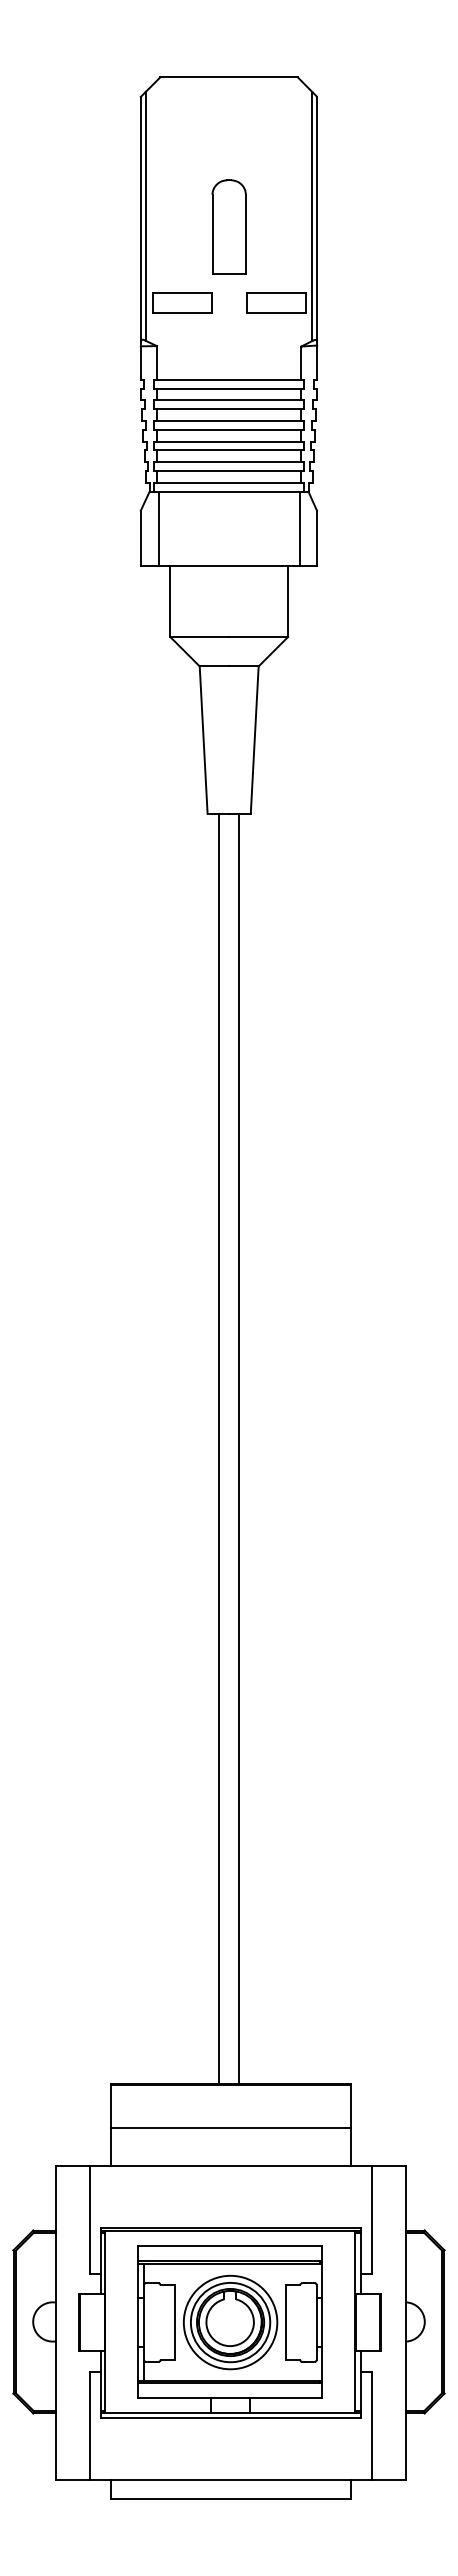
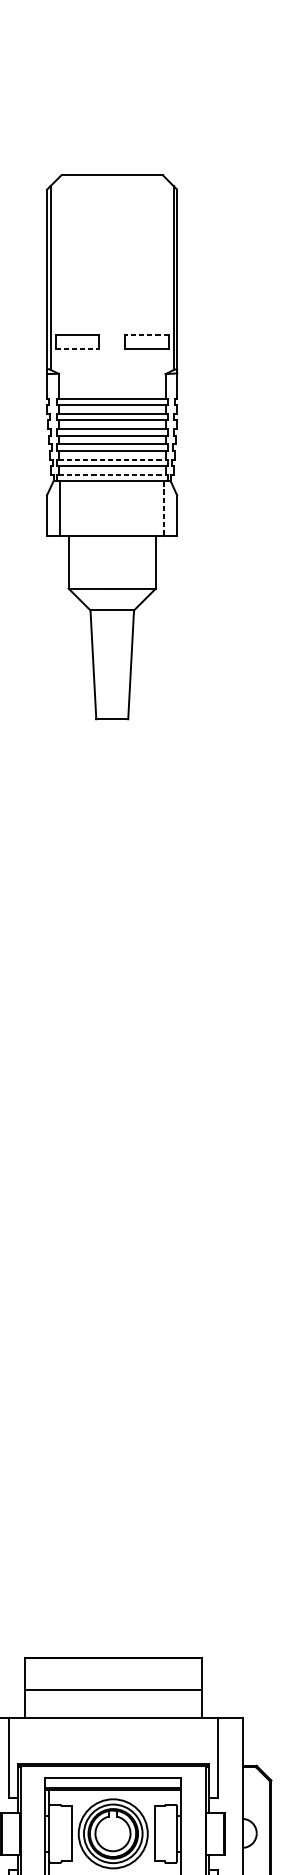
part: (228, 226) -> (111, 285), removed
line: (275, 293) -> (146, 334), solid -> dashed
line: (182, 312) -> (77, 349), solid -> dashed
line: (229, 462) -> (112, 459), solid -> dashed
line: (229, 482) -> (112, 474), solid -> dashed
line: (299, 529) -> (164, 509), solid -> dashed
line: (219, 1448) -> (105, 1188), removed
line: (239, 1448) -> (119, 1188), removed

